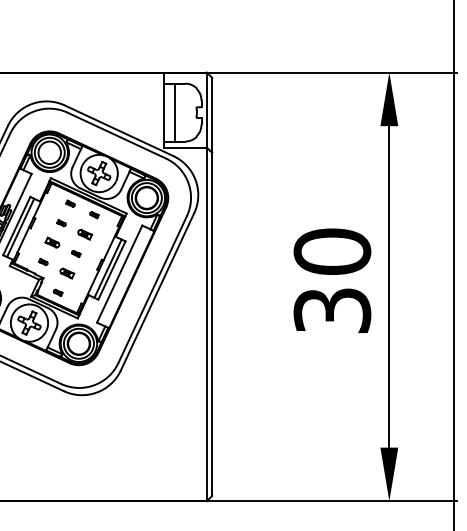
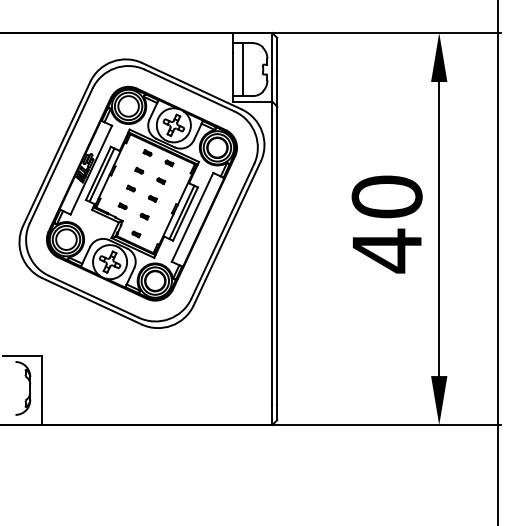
part: (85, 233) -> (161, 180), size x0.62
part: (51, 242) -> (130, 188), size x0.62
part: (67, 273) -> (144, 216), size x0.62
text: (331, 310) -> (386, 250), 30 -> 40

